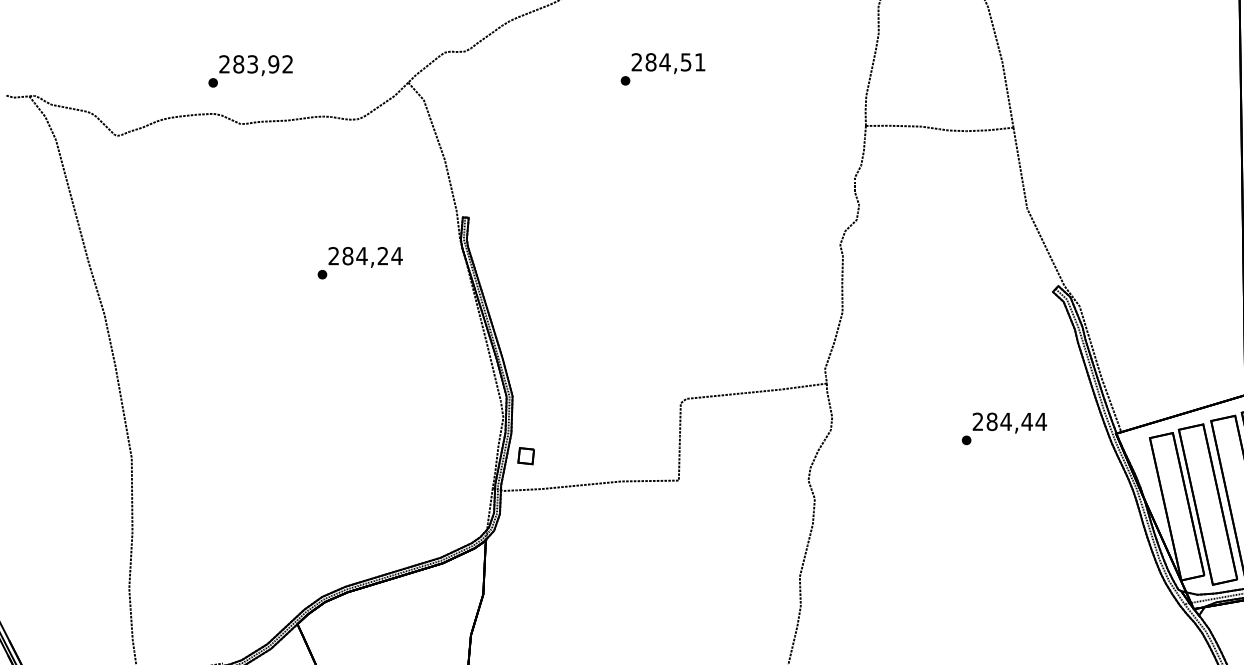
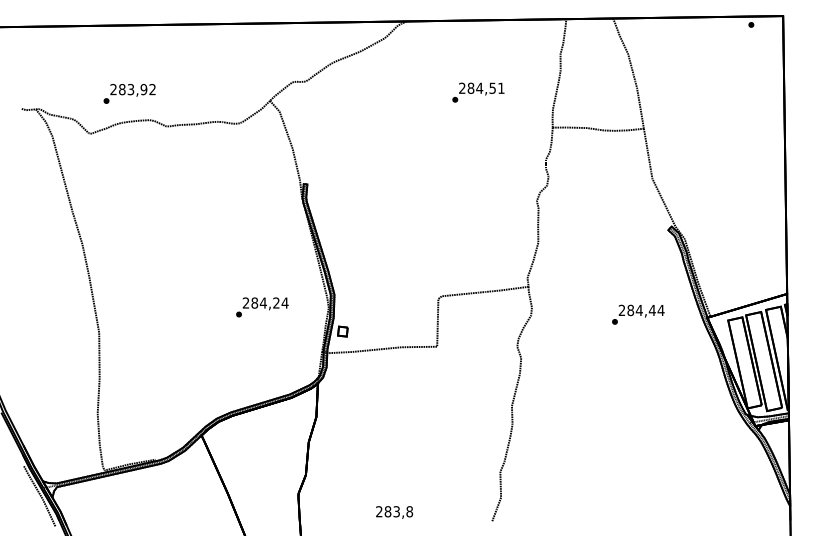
text: (663, 69) -> (478, 92), moved
text: (250, 70) -> (129, 93), moved
text: (360, 263) -> (262, 307), moved

